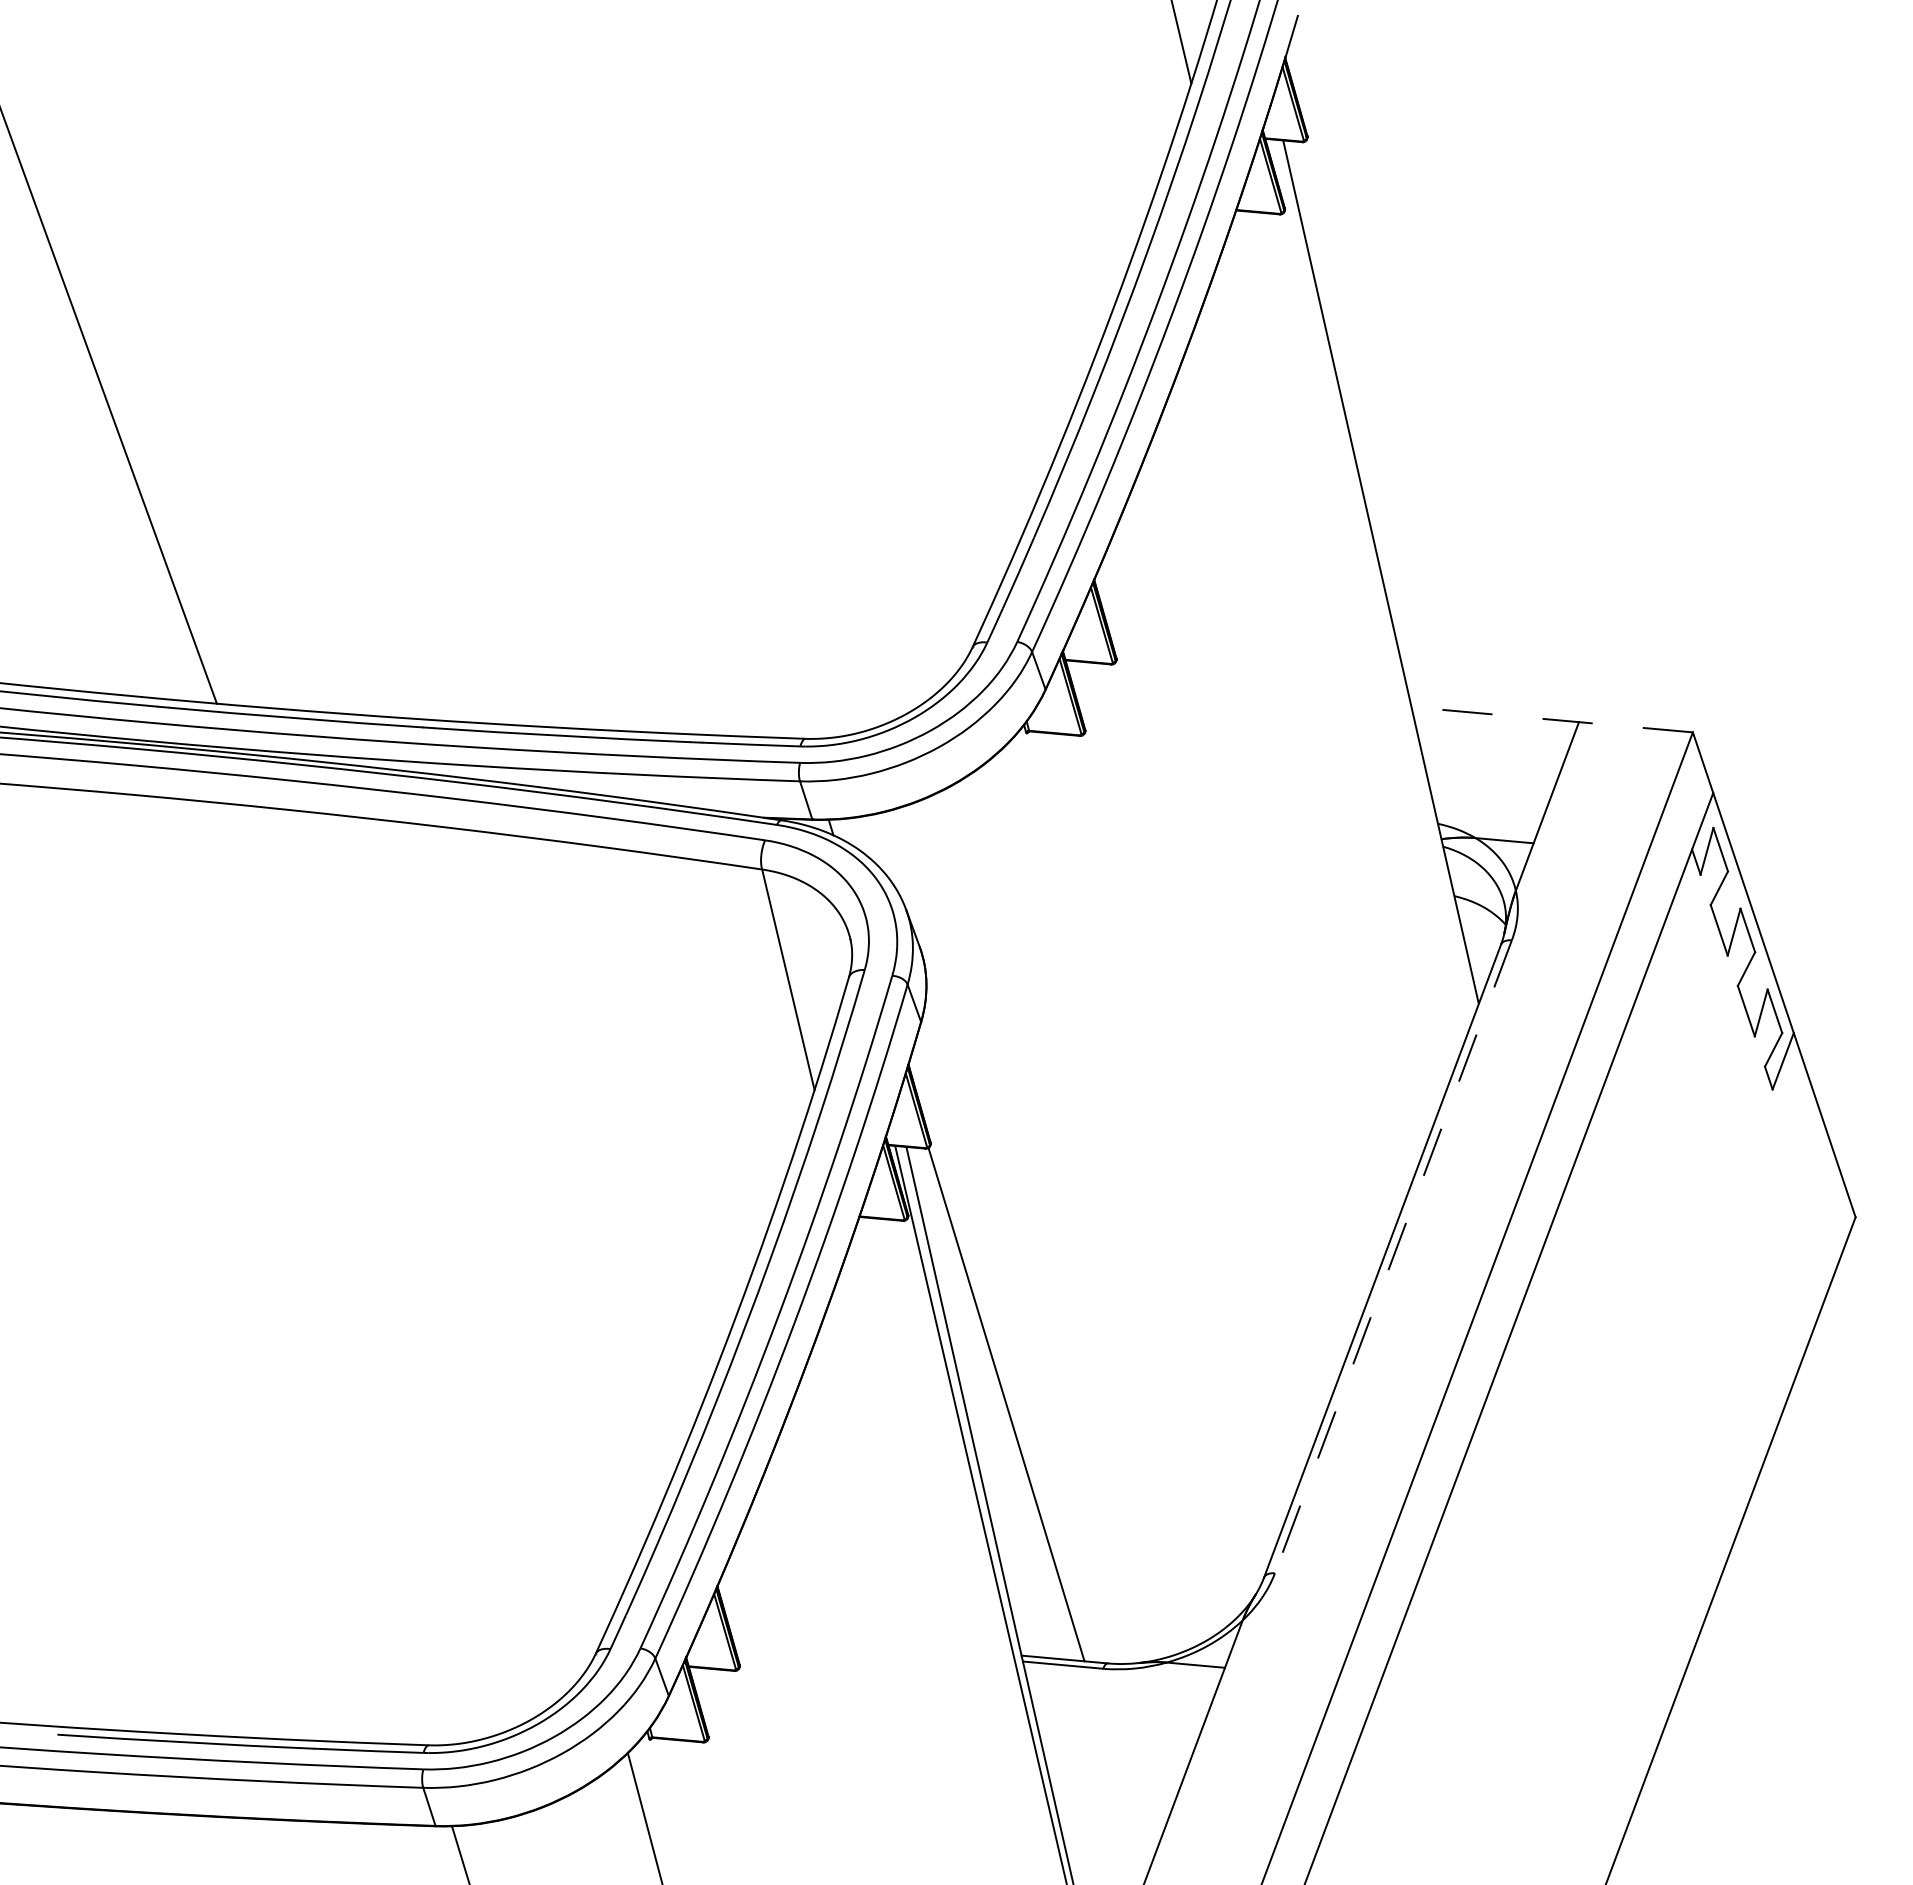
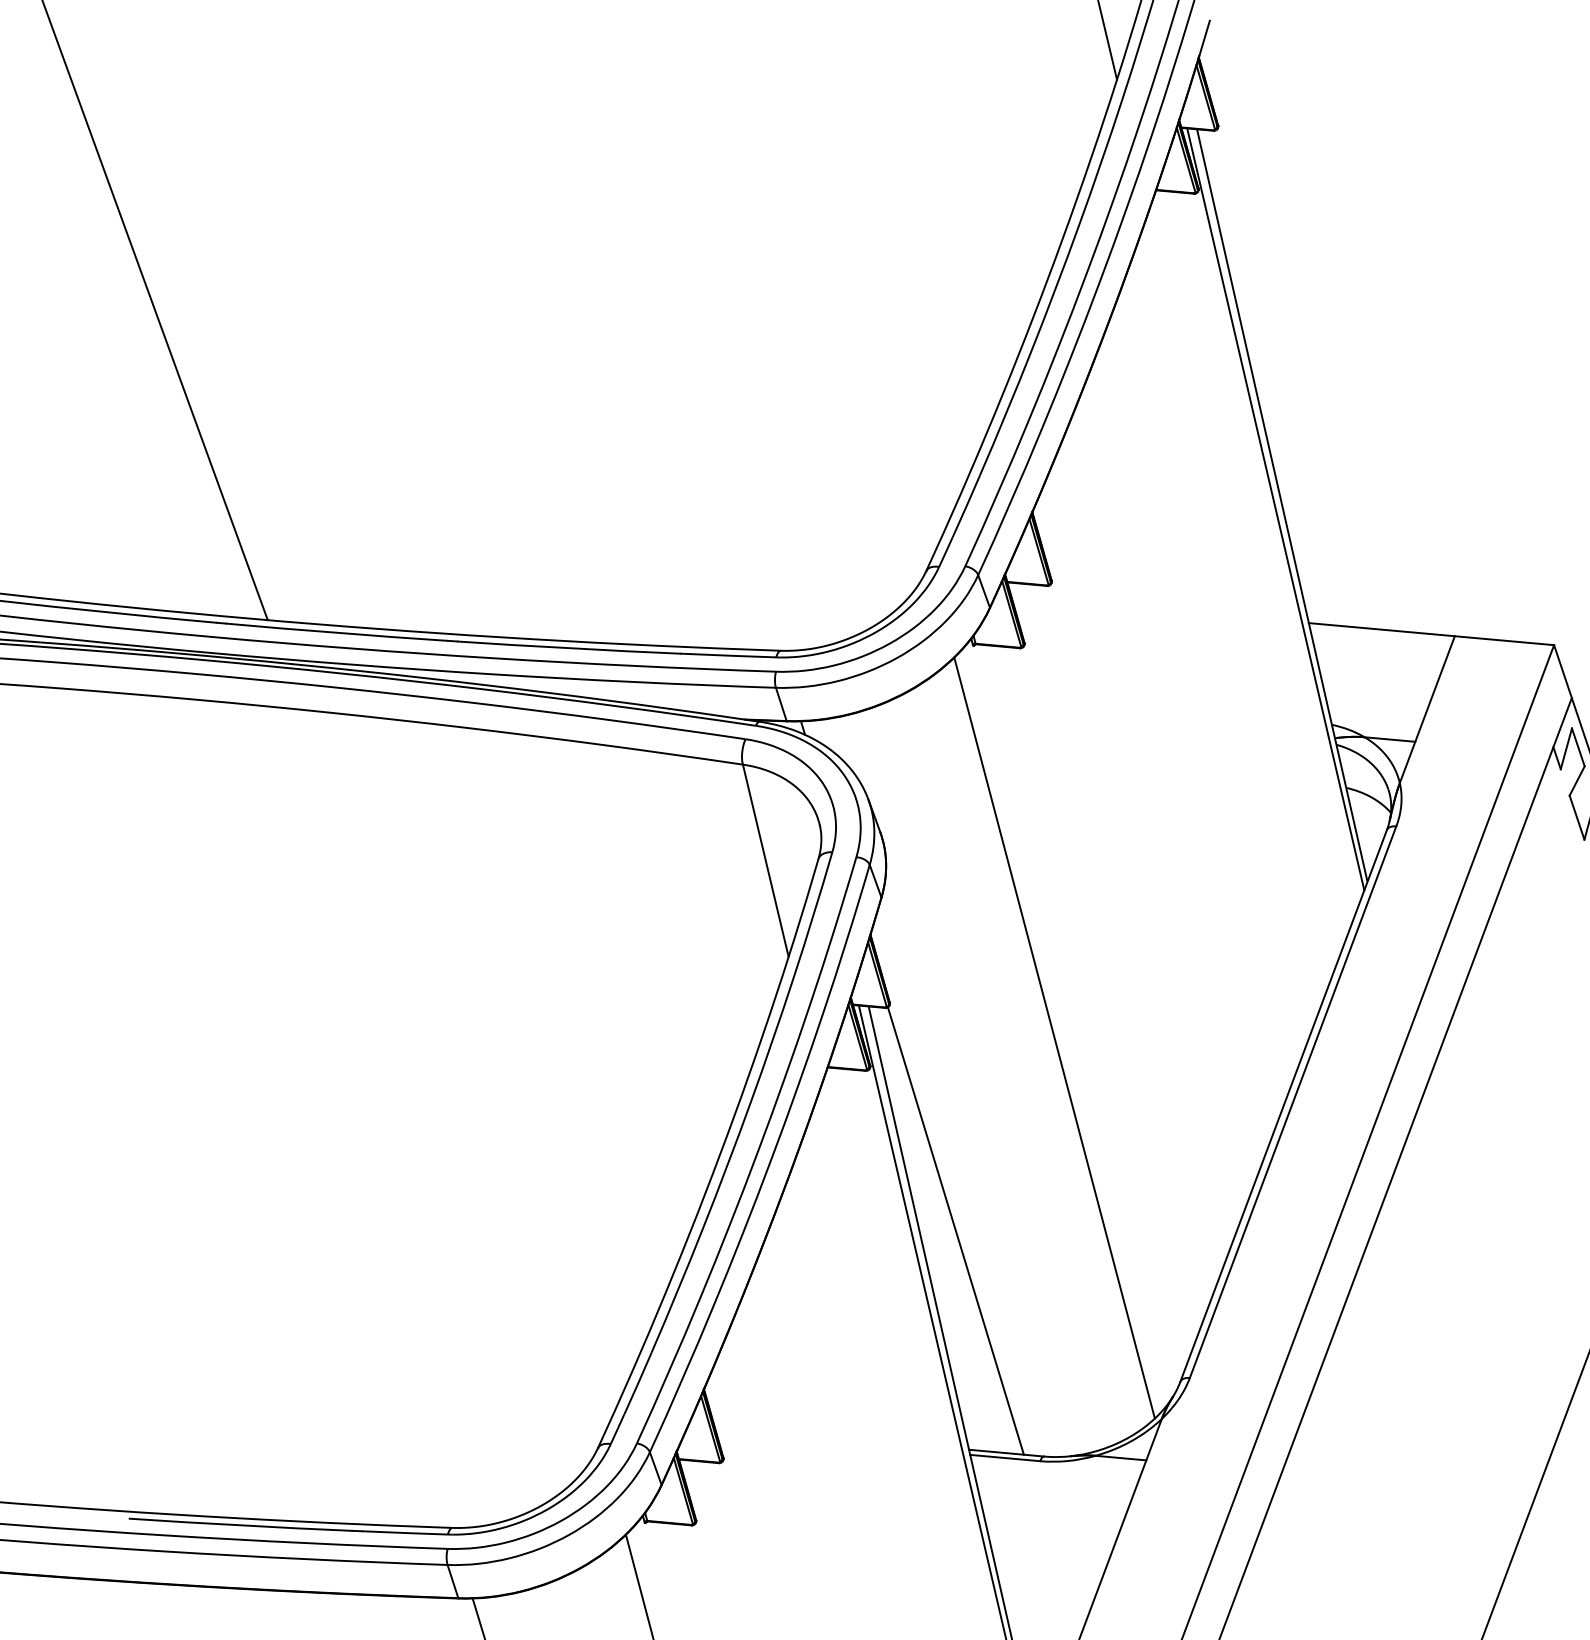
line: (1373, 576) -> (1275, 509), added
line: (1551, 719) -> (1430, 633), dashed -> solid
line: (1119, 1182) -> (1054, 1037), added
line: (1393, 1256) -> (1293, 1101), dashed -> solid

